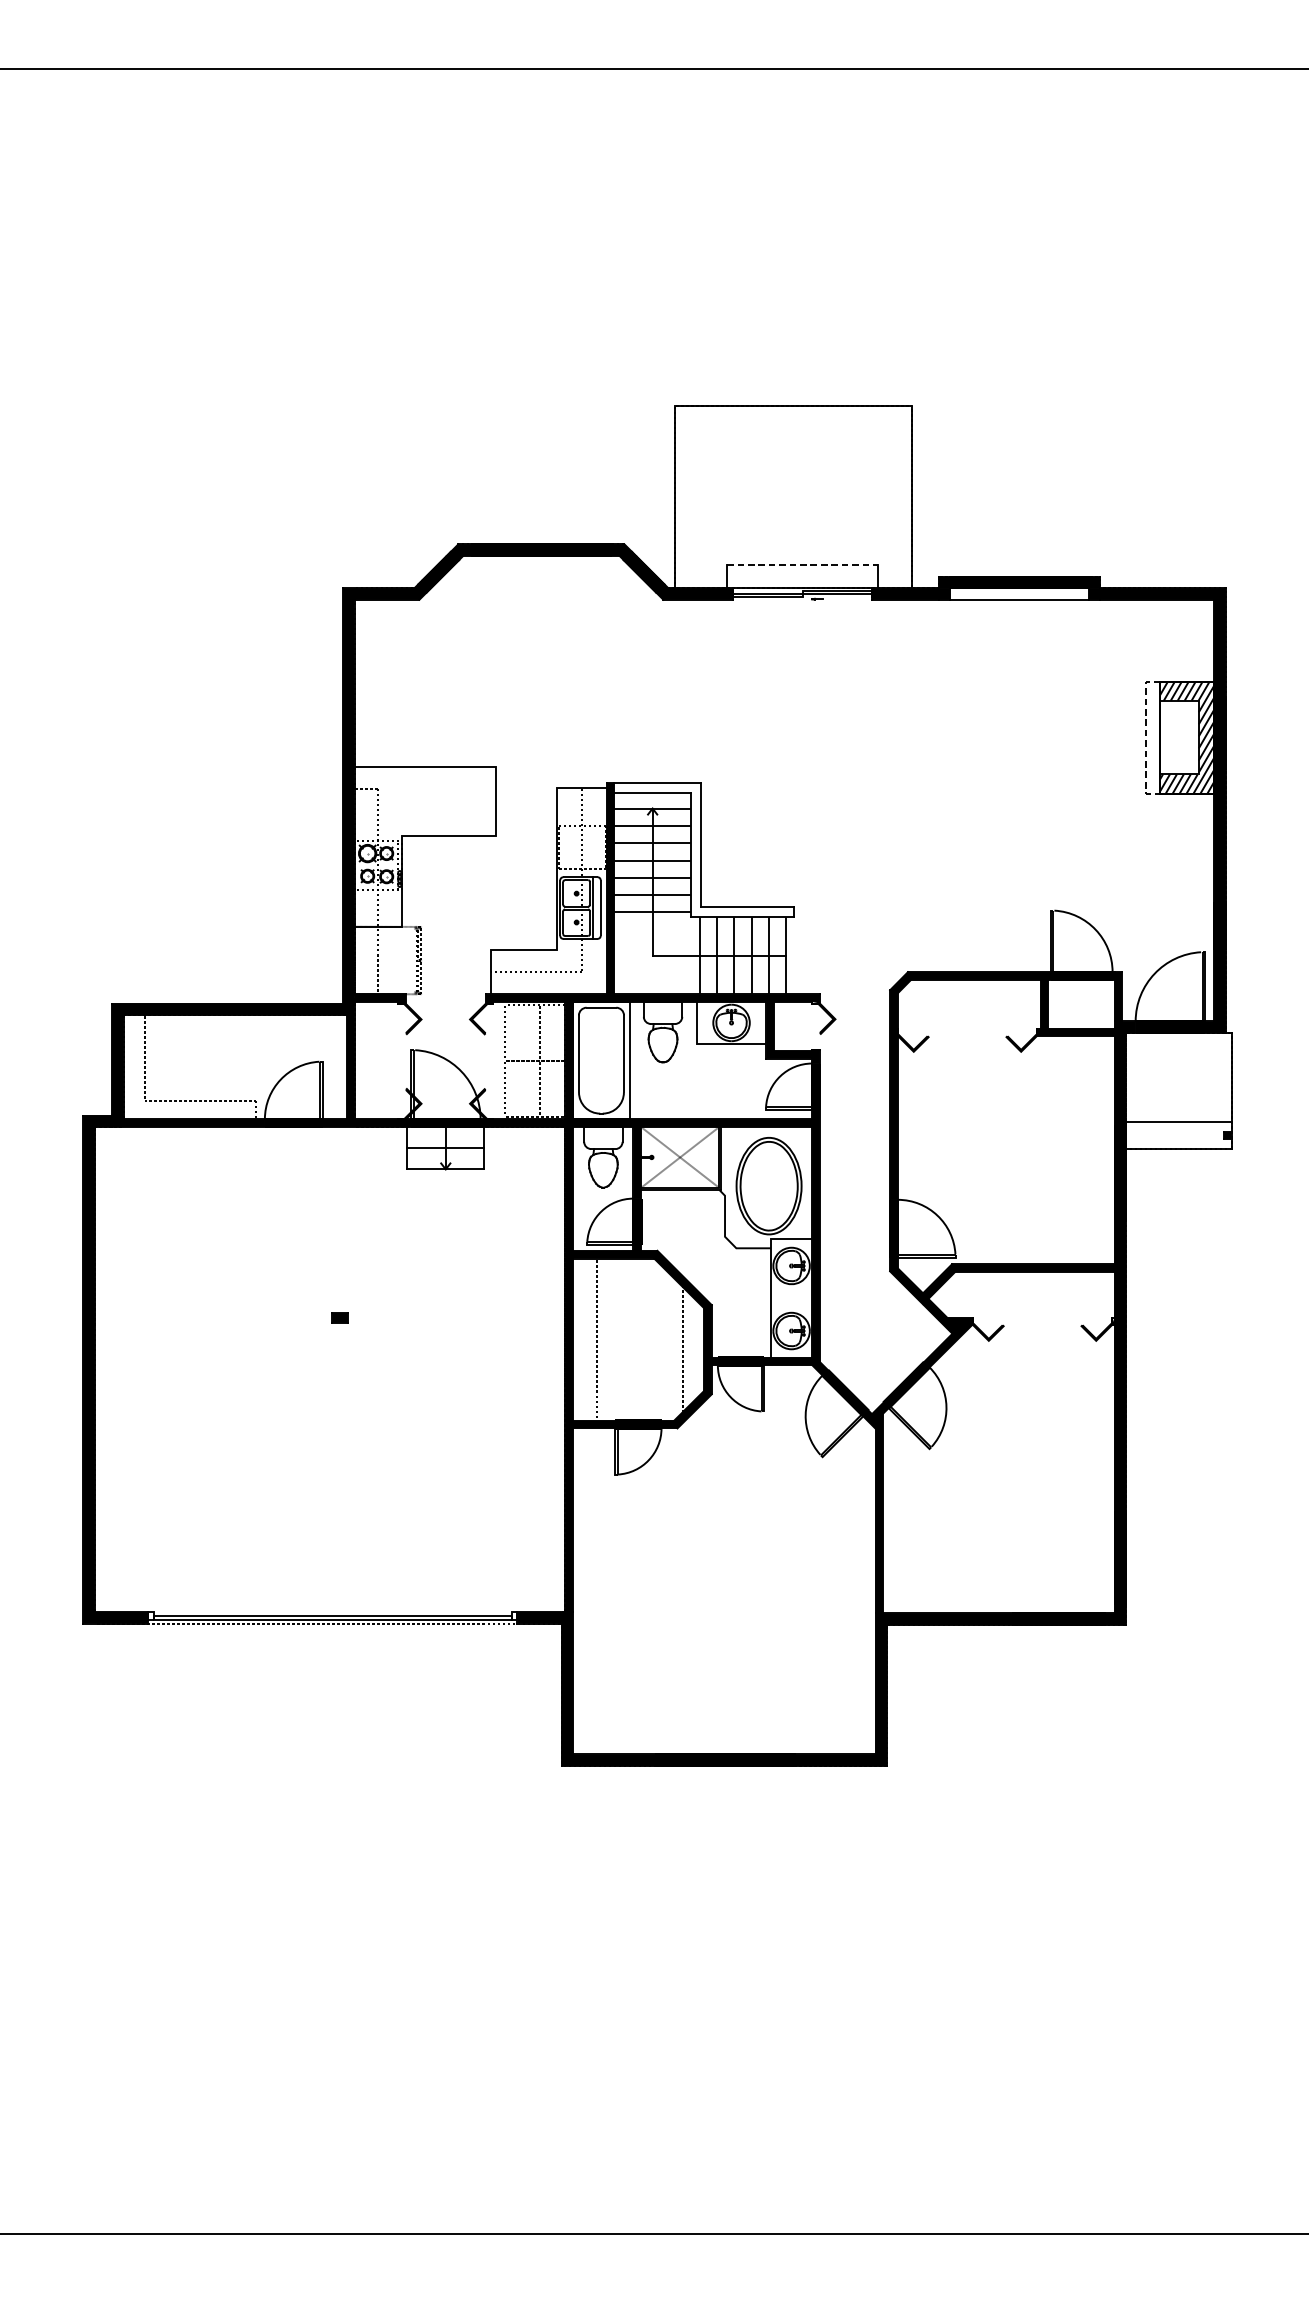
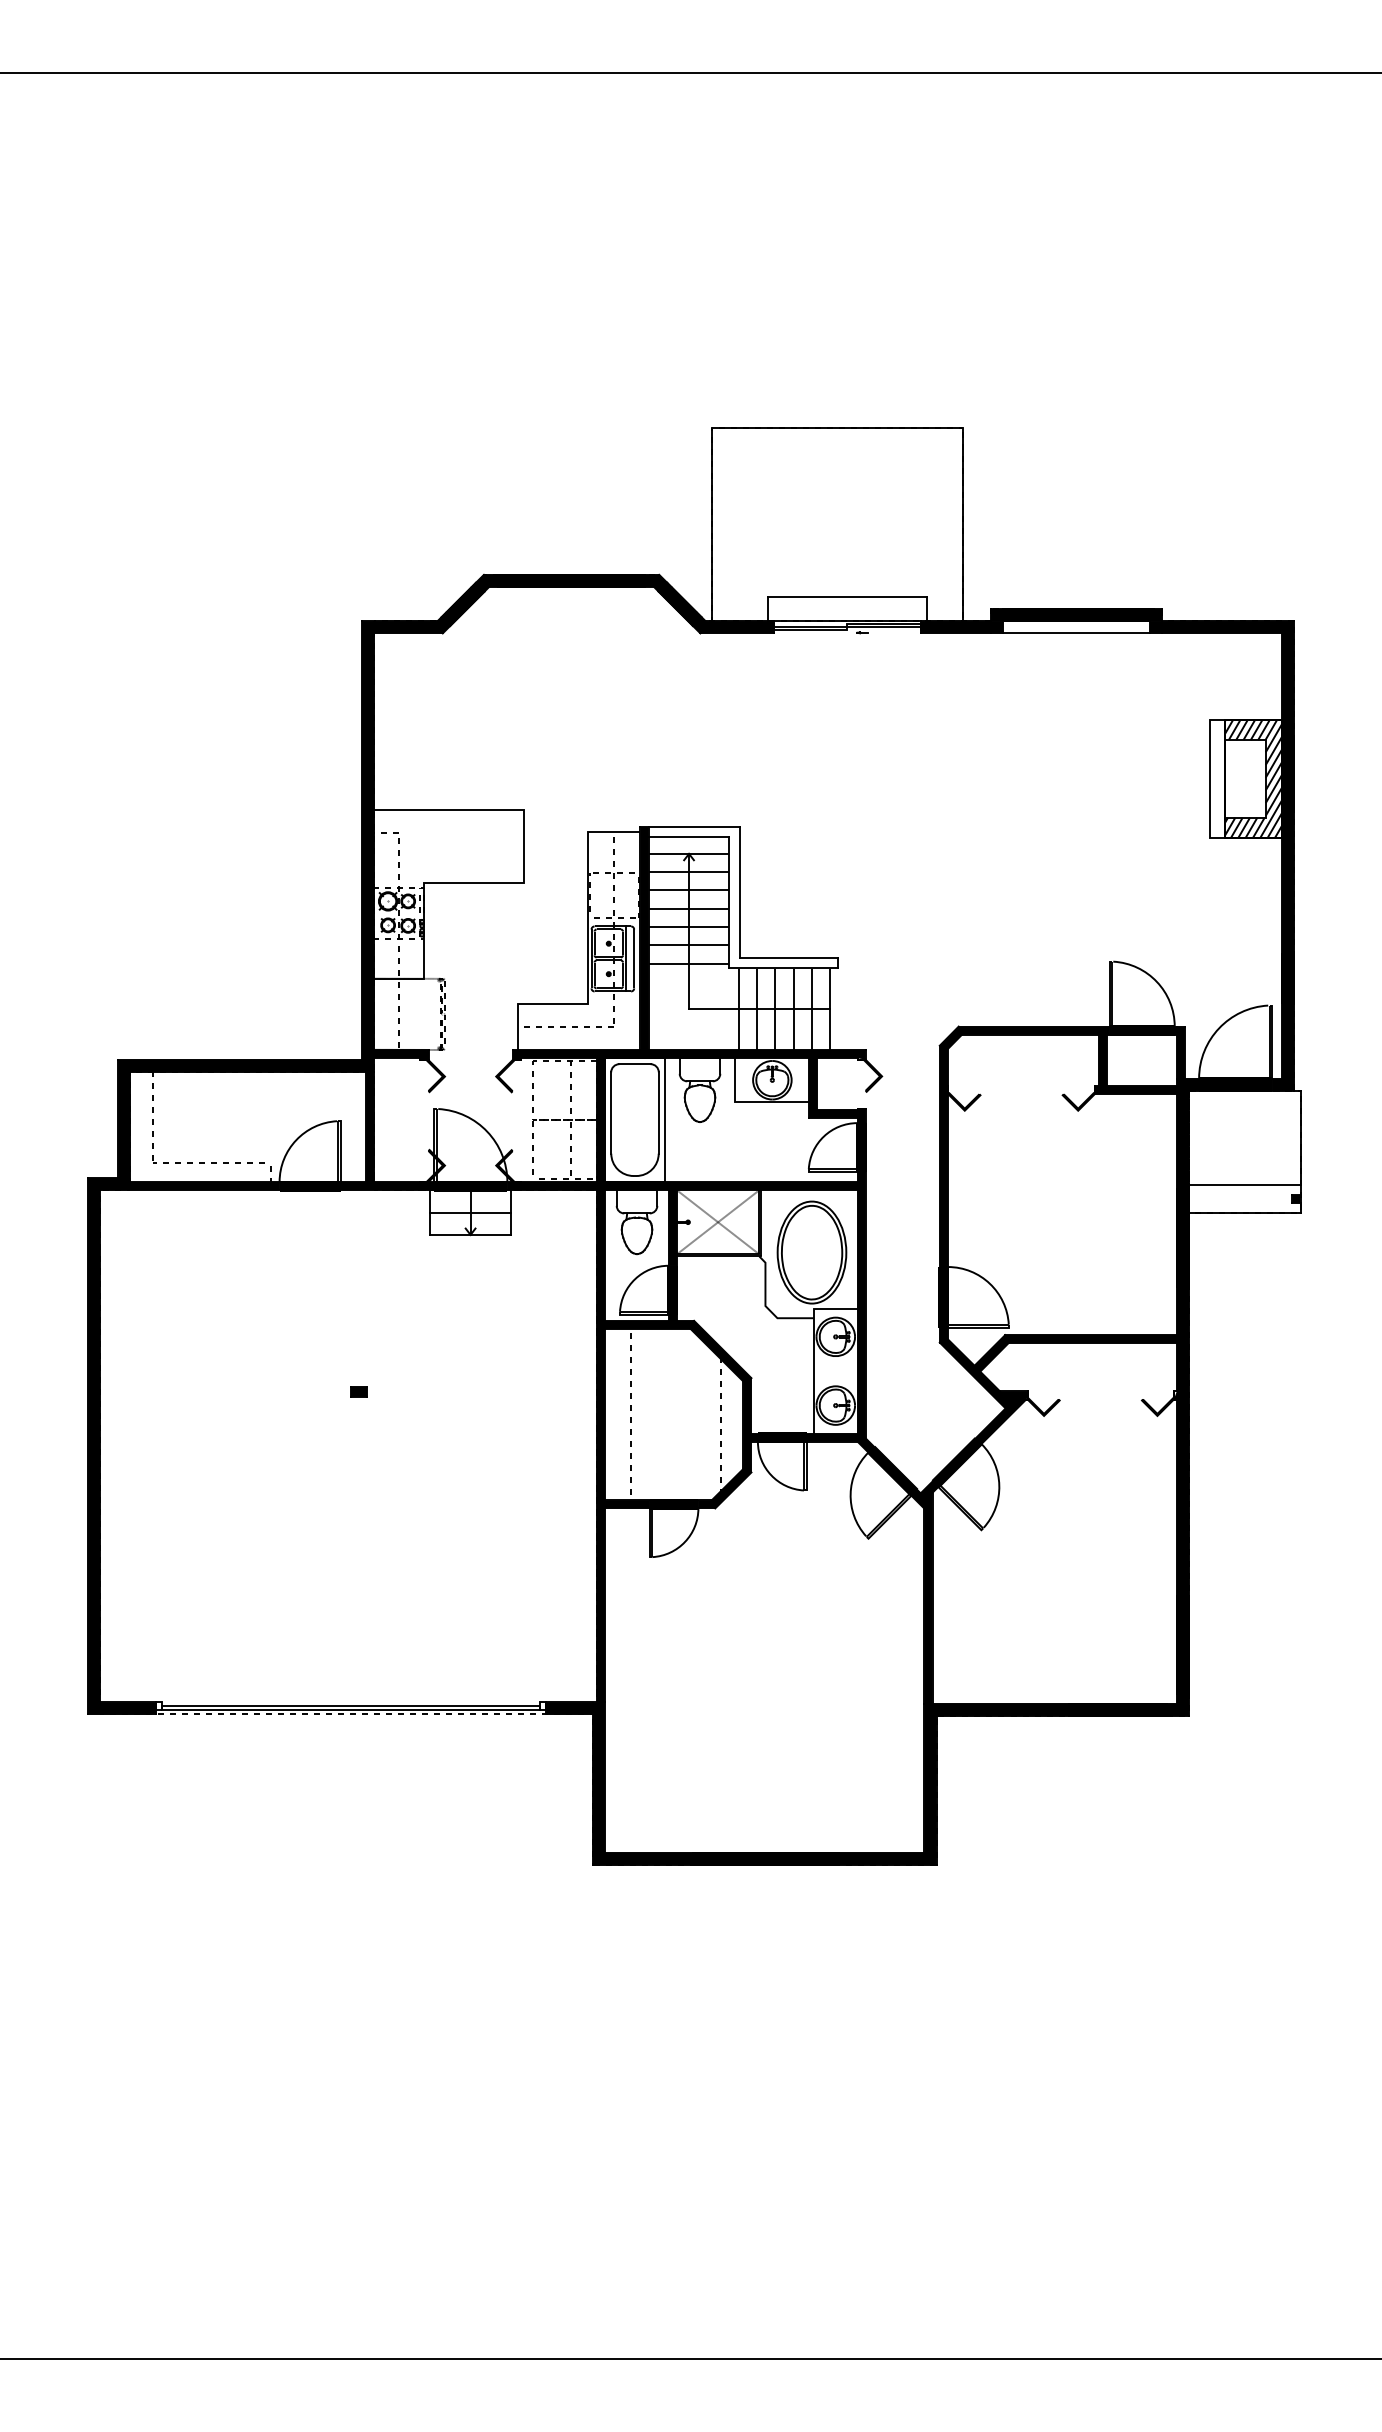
line: (802, 564) -> (847, 596), dashed -> solid
line: (1146, 737) -> (1210, 778), dashed -> solid

